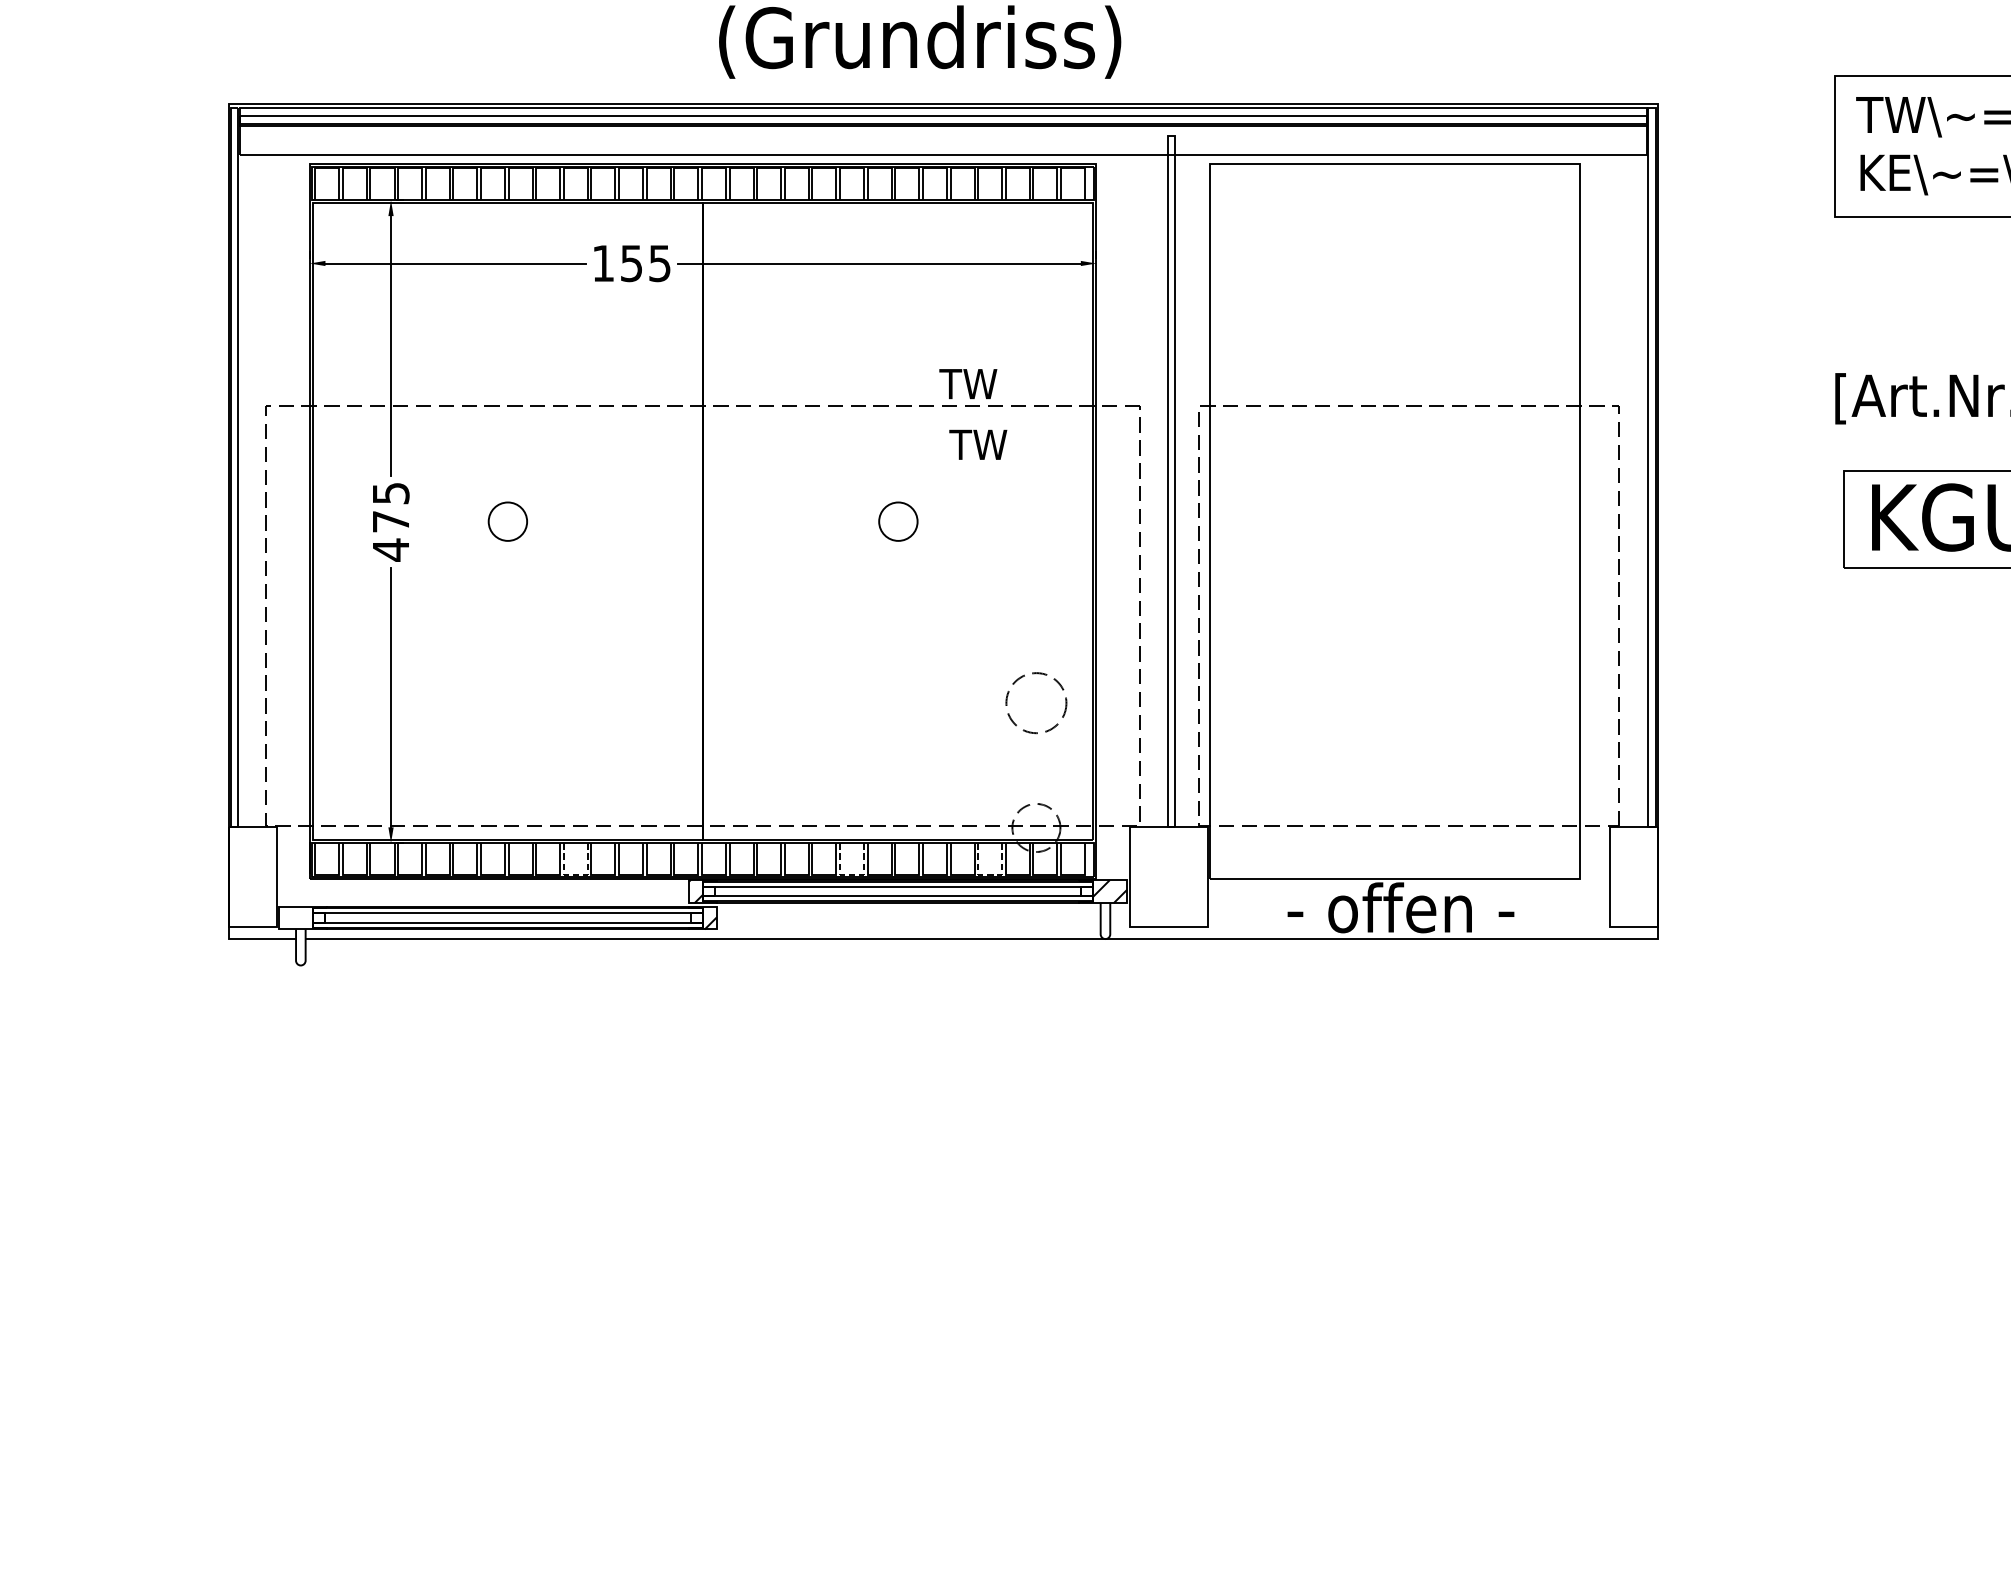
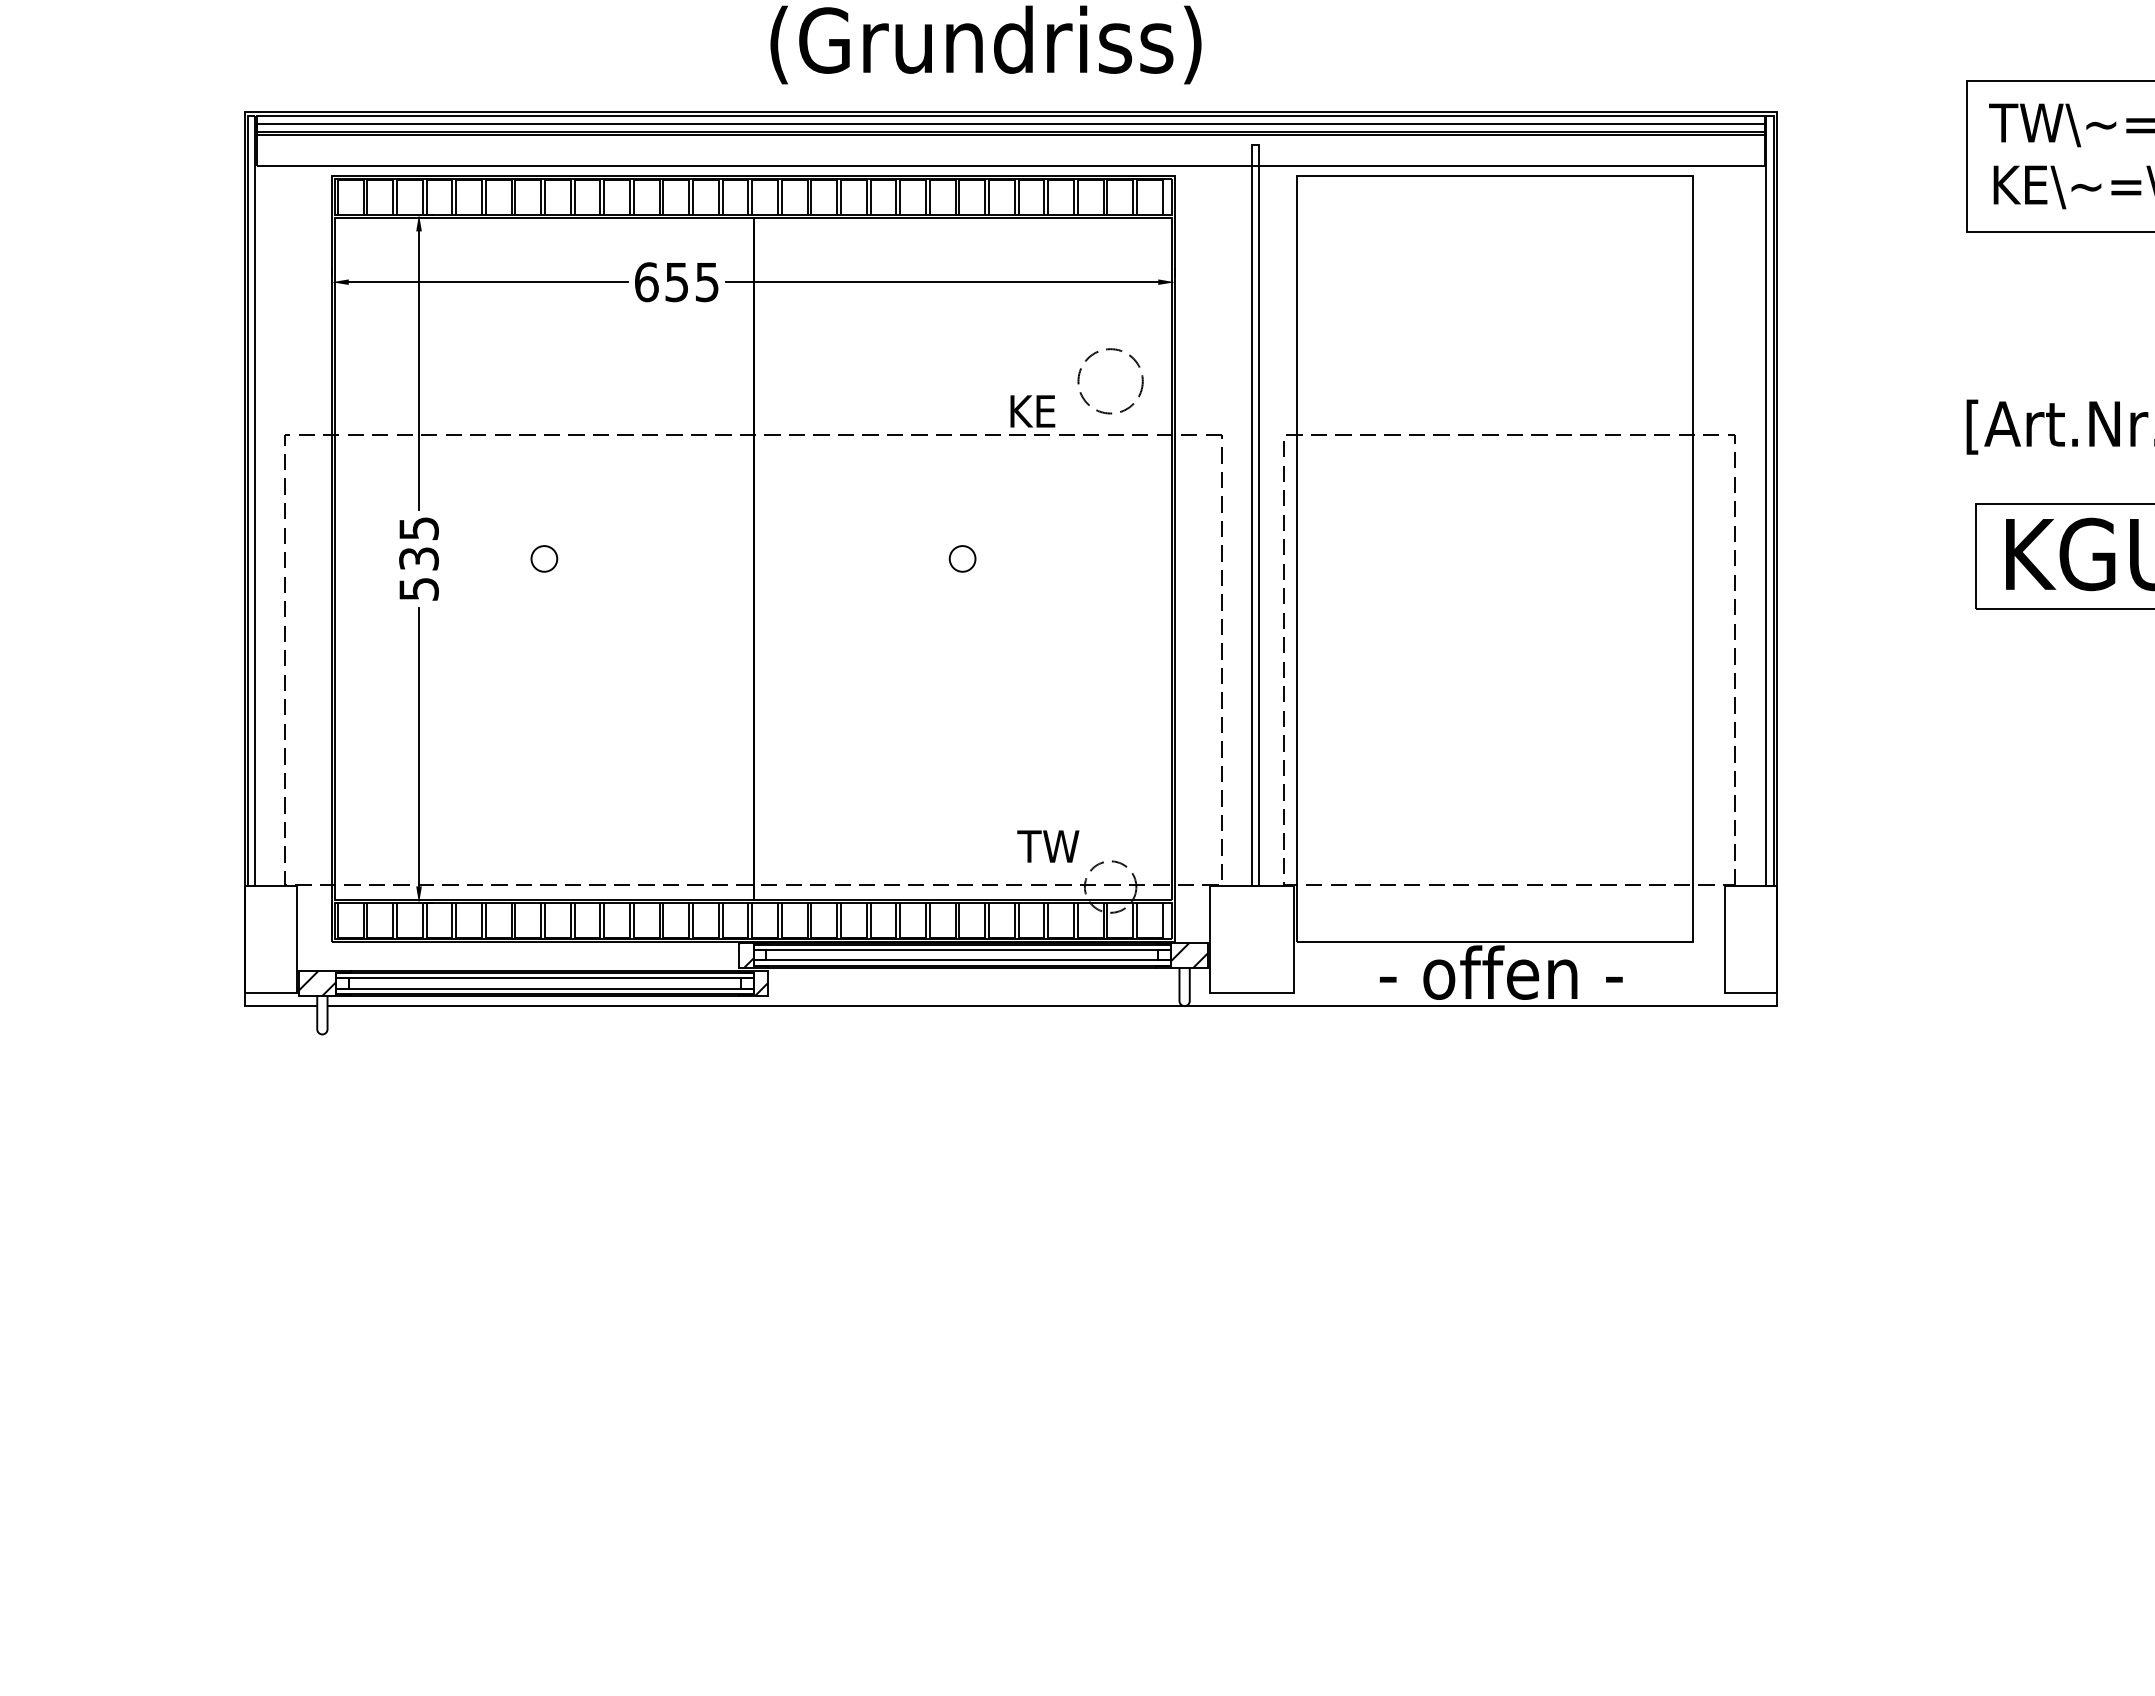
text: (603, 263) -> (646, 282), 155 -> 655
text: (968, 384) -> (1037, 411), TW -> KE
text: (978, 444) -> (1048, 846), moved
circle: (508, 521) -> (544, 558), size x0.62
circle: (898, 521) -> (962, 558), size x0.62
text: (390, 536) -> (418, 574), 475 -> 535
circle: (1036, 703) -> (1110, 381), moved
line: (576, 875) -> (617, 937), dashed -> solid
line: (852, 875) -> (913, 937), dashed -> solid
line: (990, 875) -> (1061, 937), dashed -> solid
hatch: (296, 917) -> (317, 983), added

